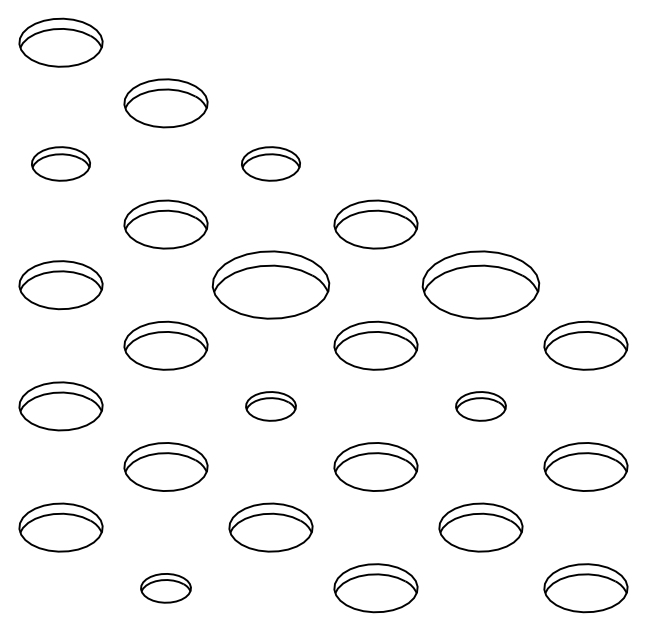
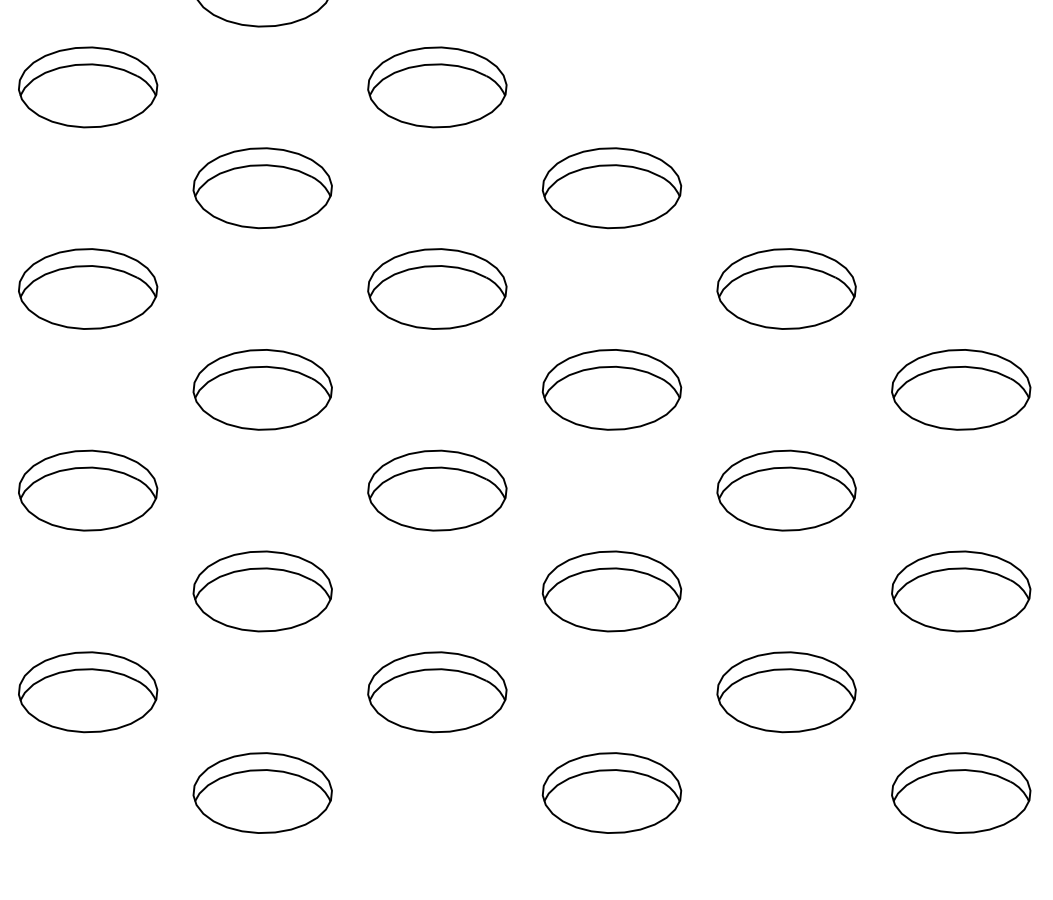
part: (60, 163) -> (87, 86), size x1.43
part: (270, 163) -> (436, 86), size x1.43
part: (270, 285) -> (436, 289), size x0.71
part: (480, 285) -> (785, 289), size x0.71
part: (270, 406) -> (436, 490), size x1.67
part: (480, 406) -> (785, 490), size x1.67
part: (165, 588) -> (261, 793), size x1.67

